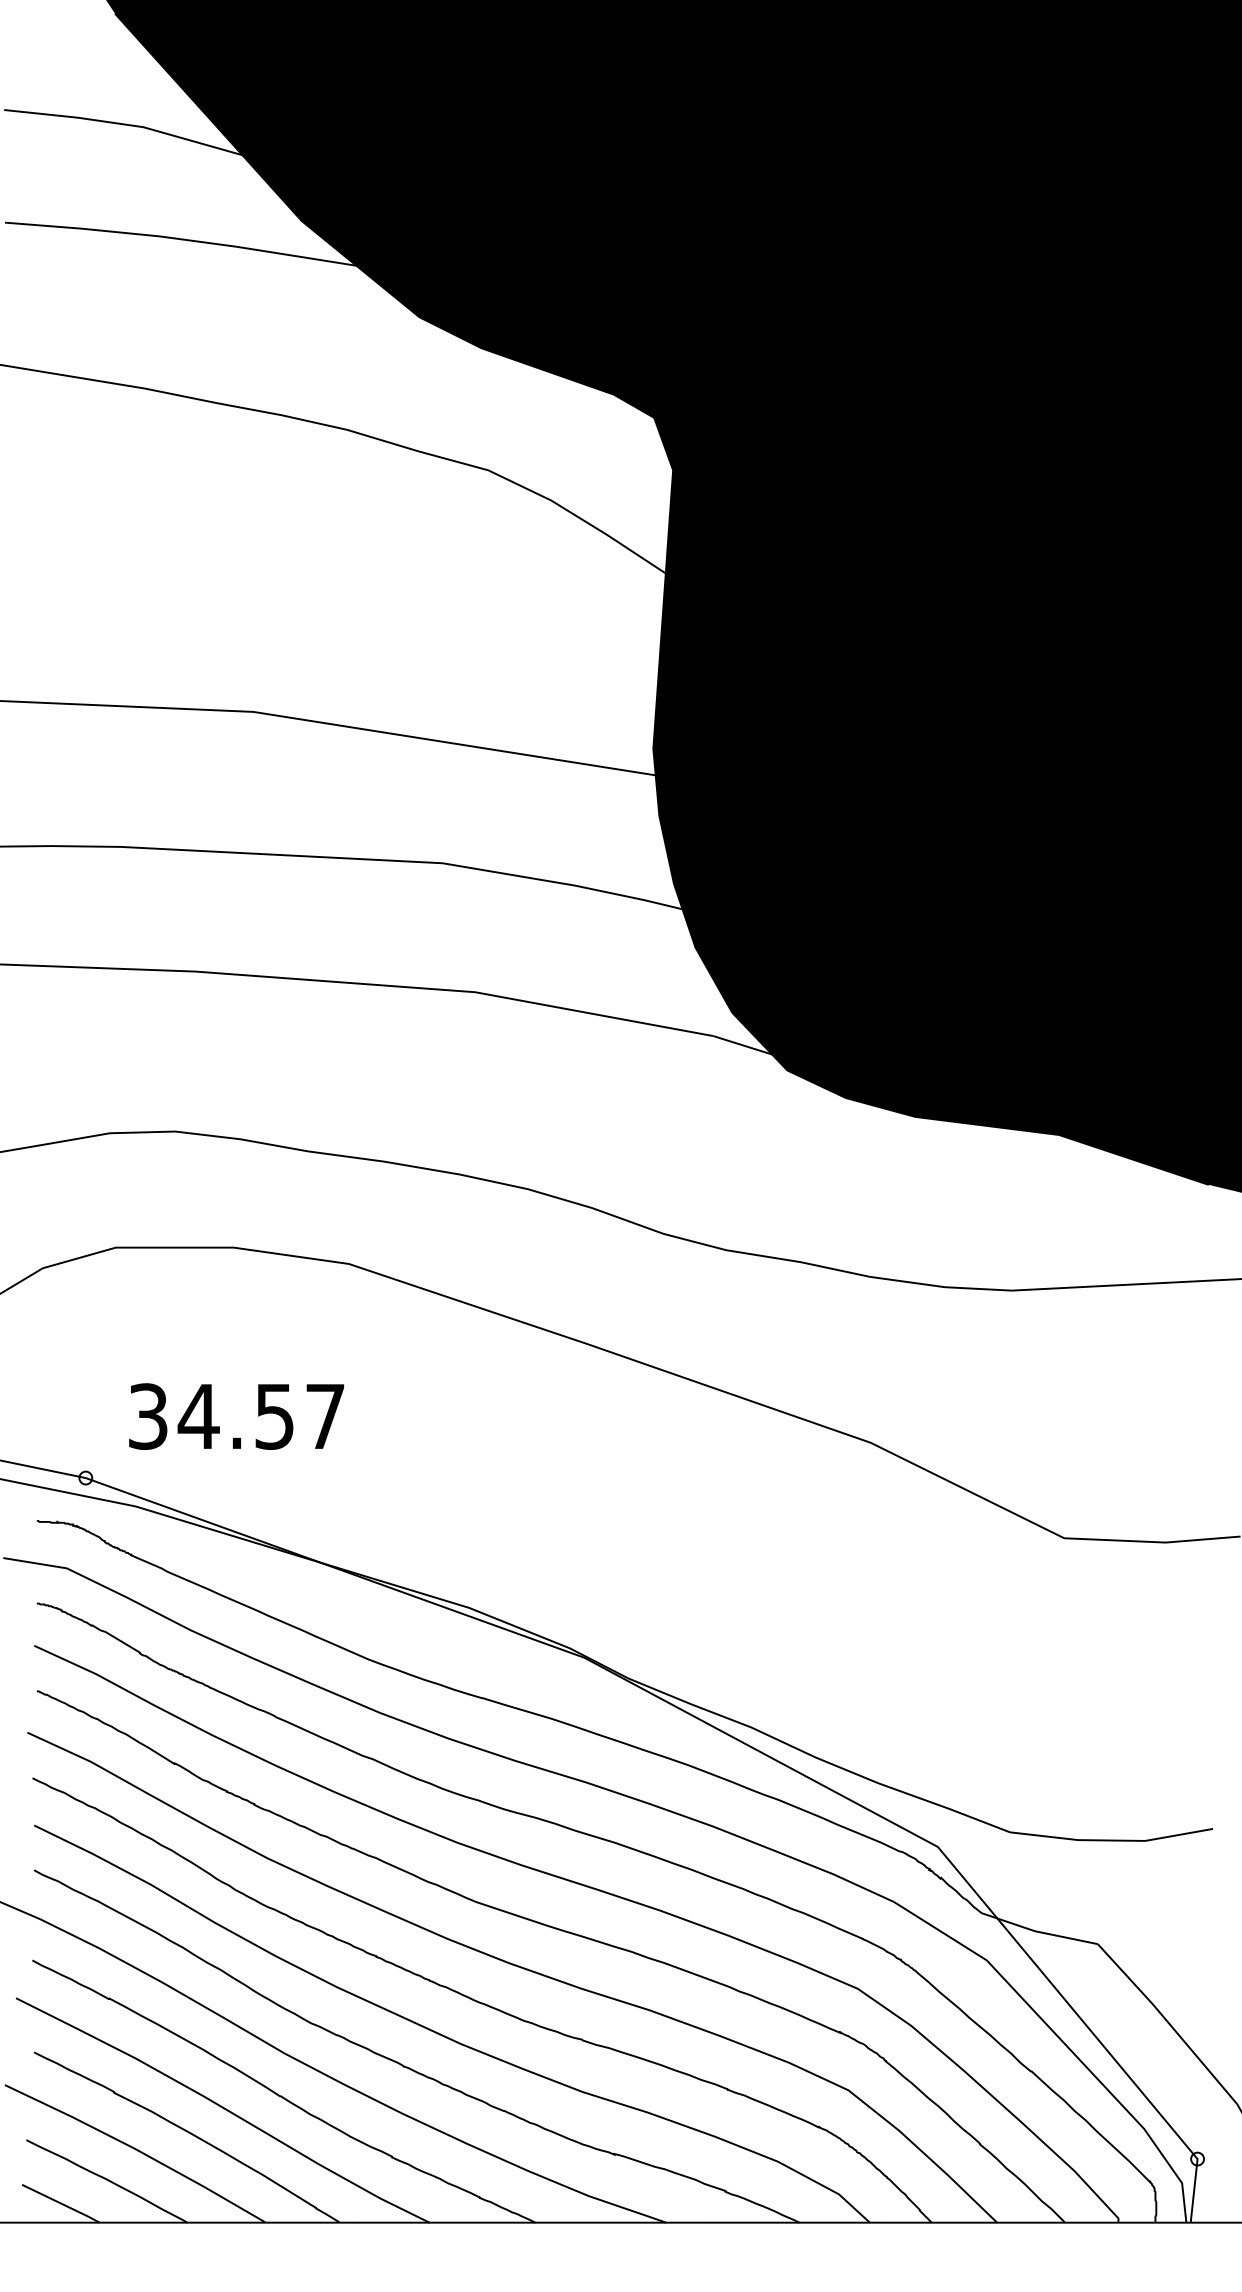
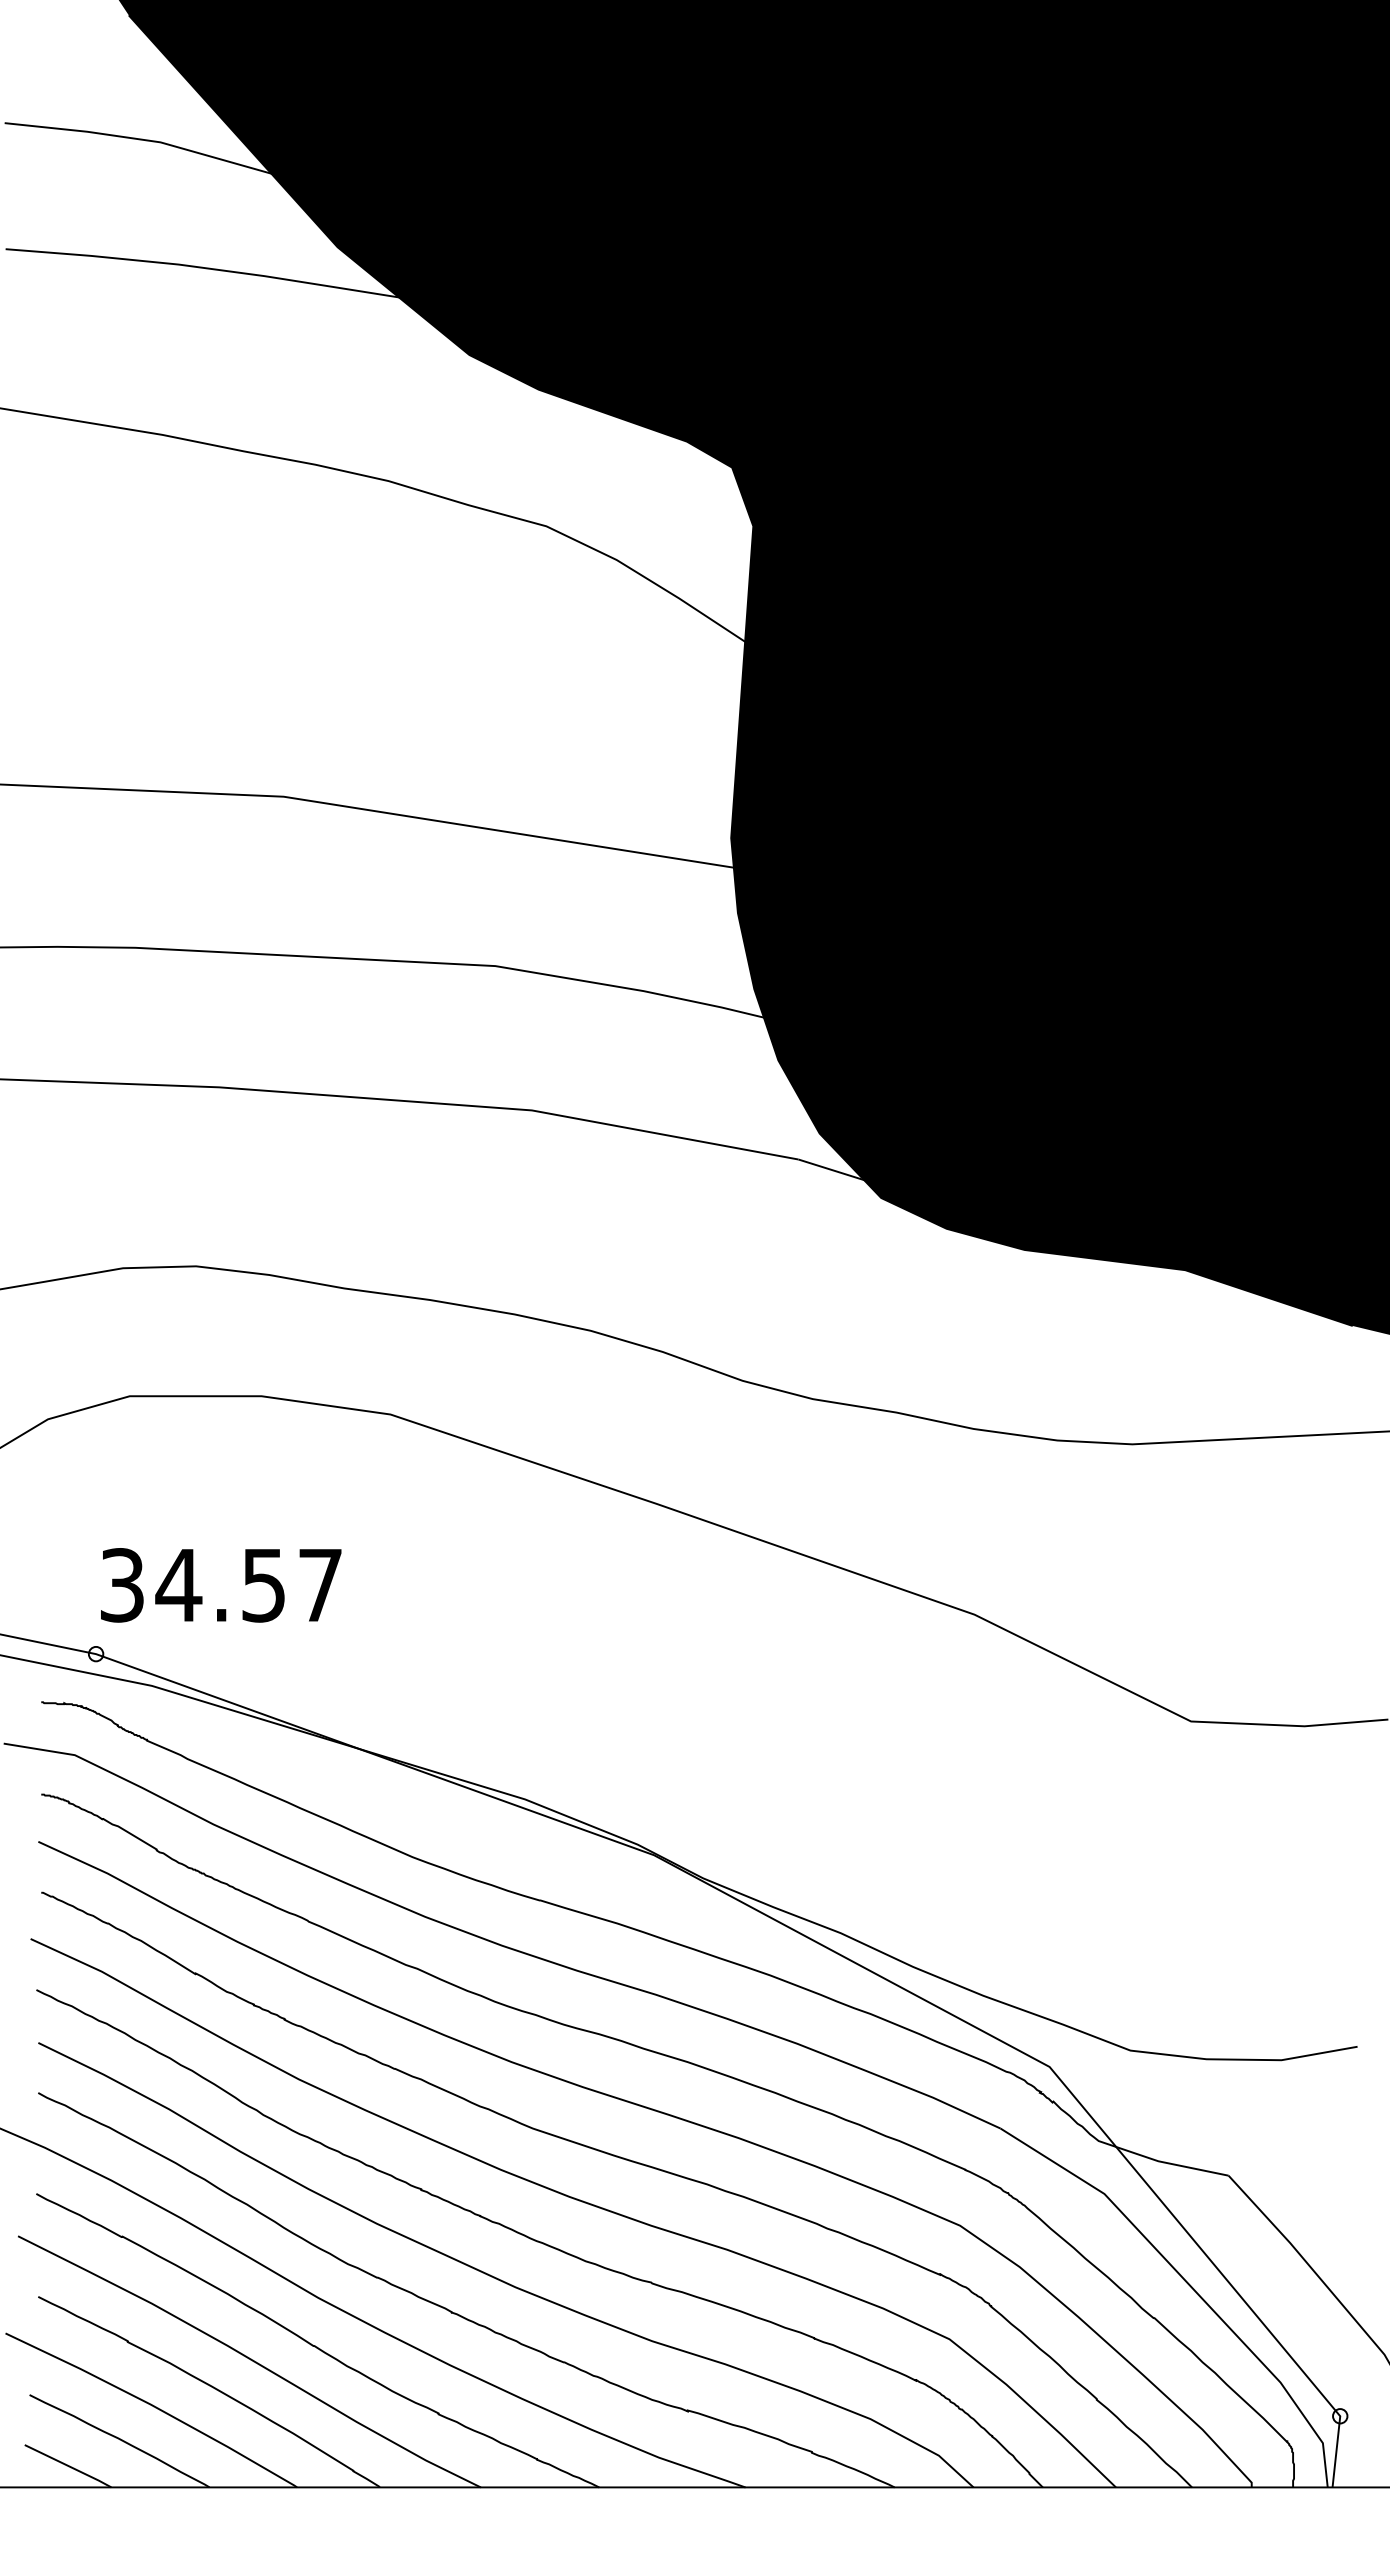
text: (236, 1416) -> (221, 1585), moved

